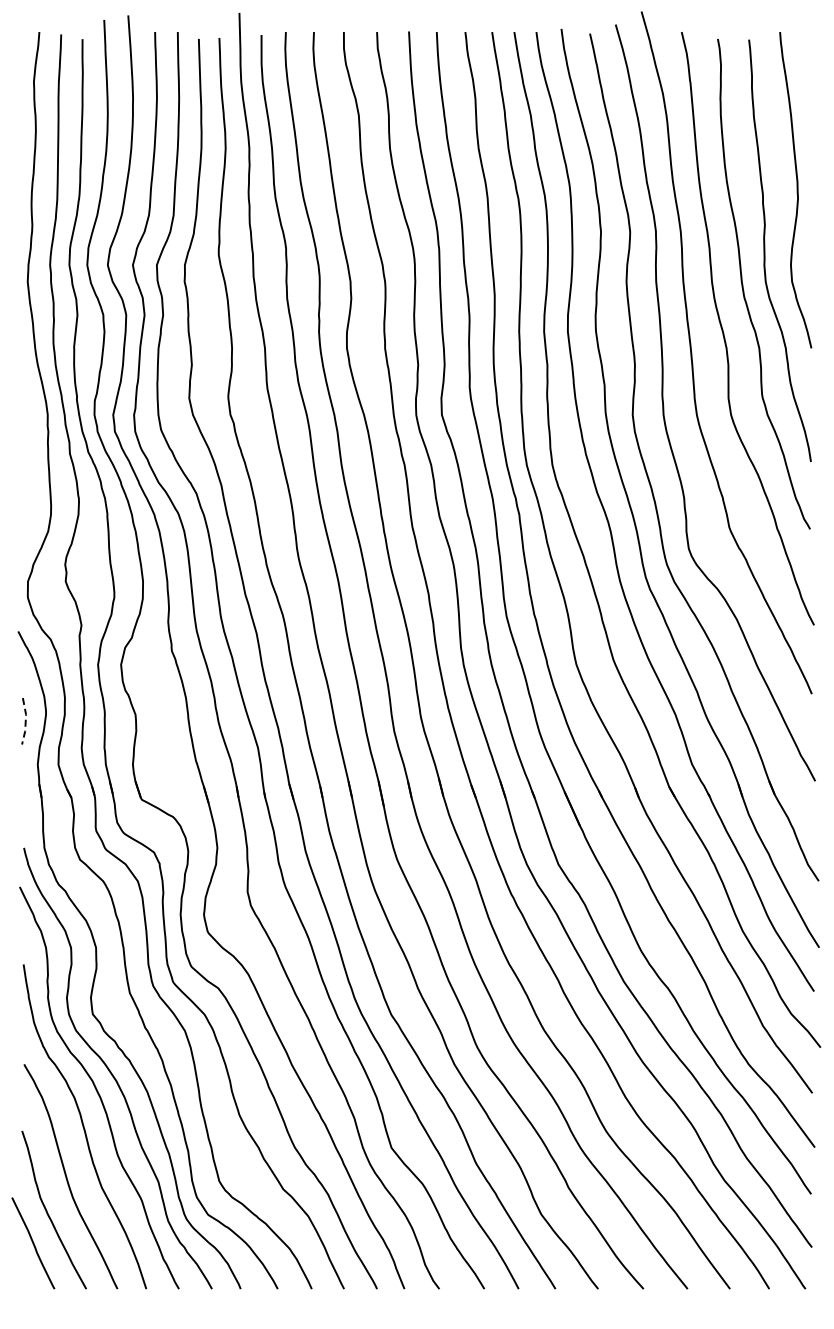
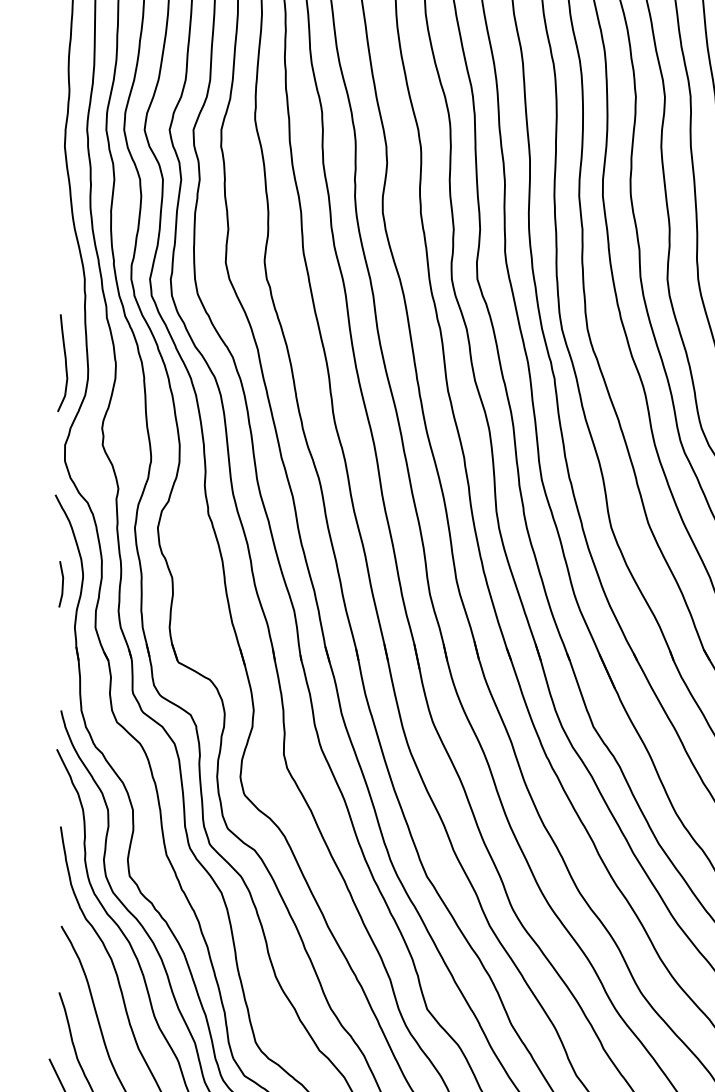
curve: (27, 497) -> (64, 361), added
line: (25, 721) -> (62, 584), dashed -> solid

